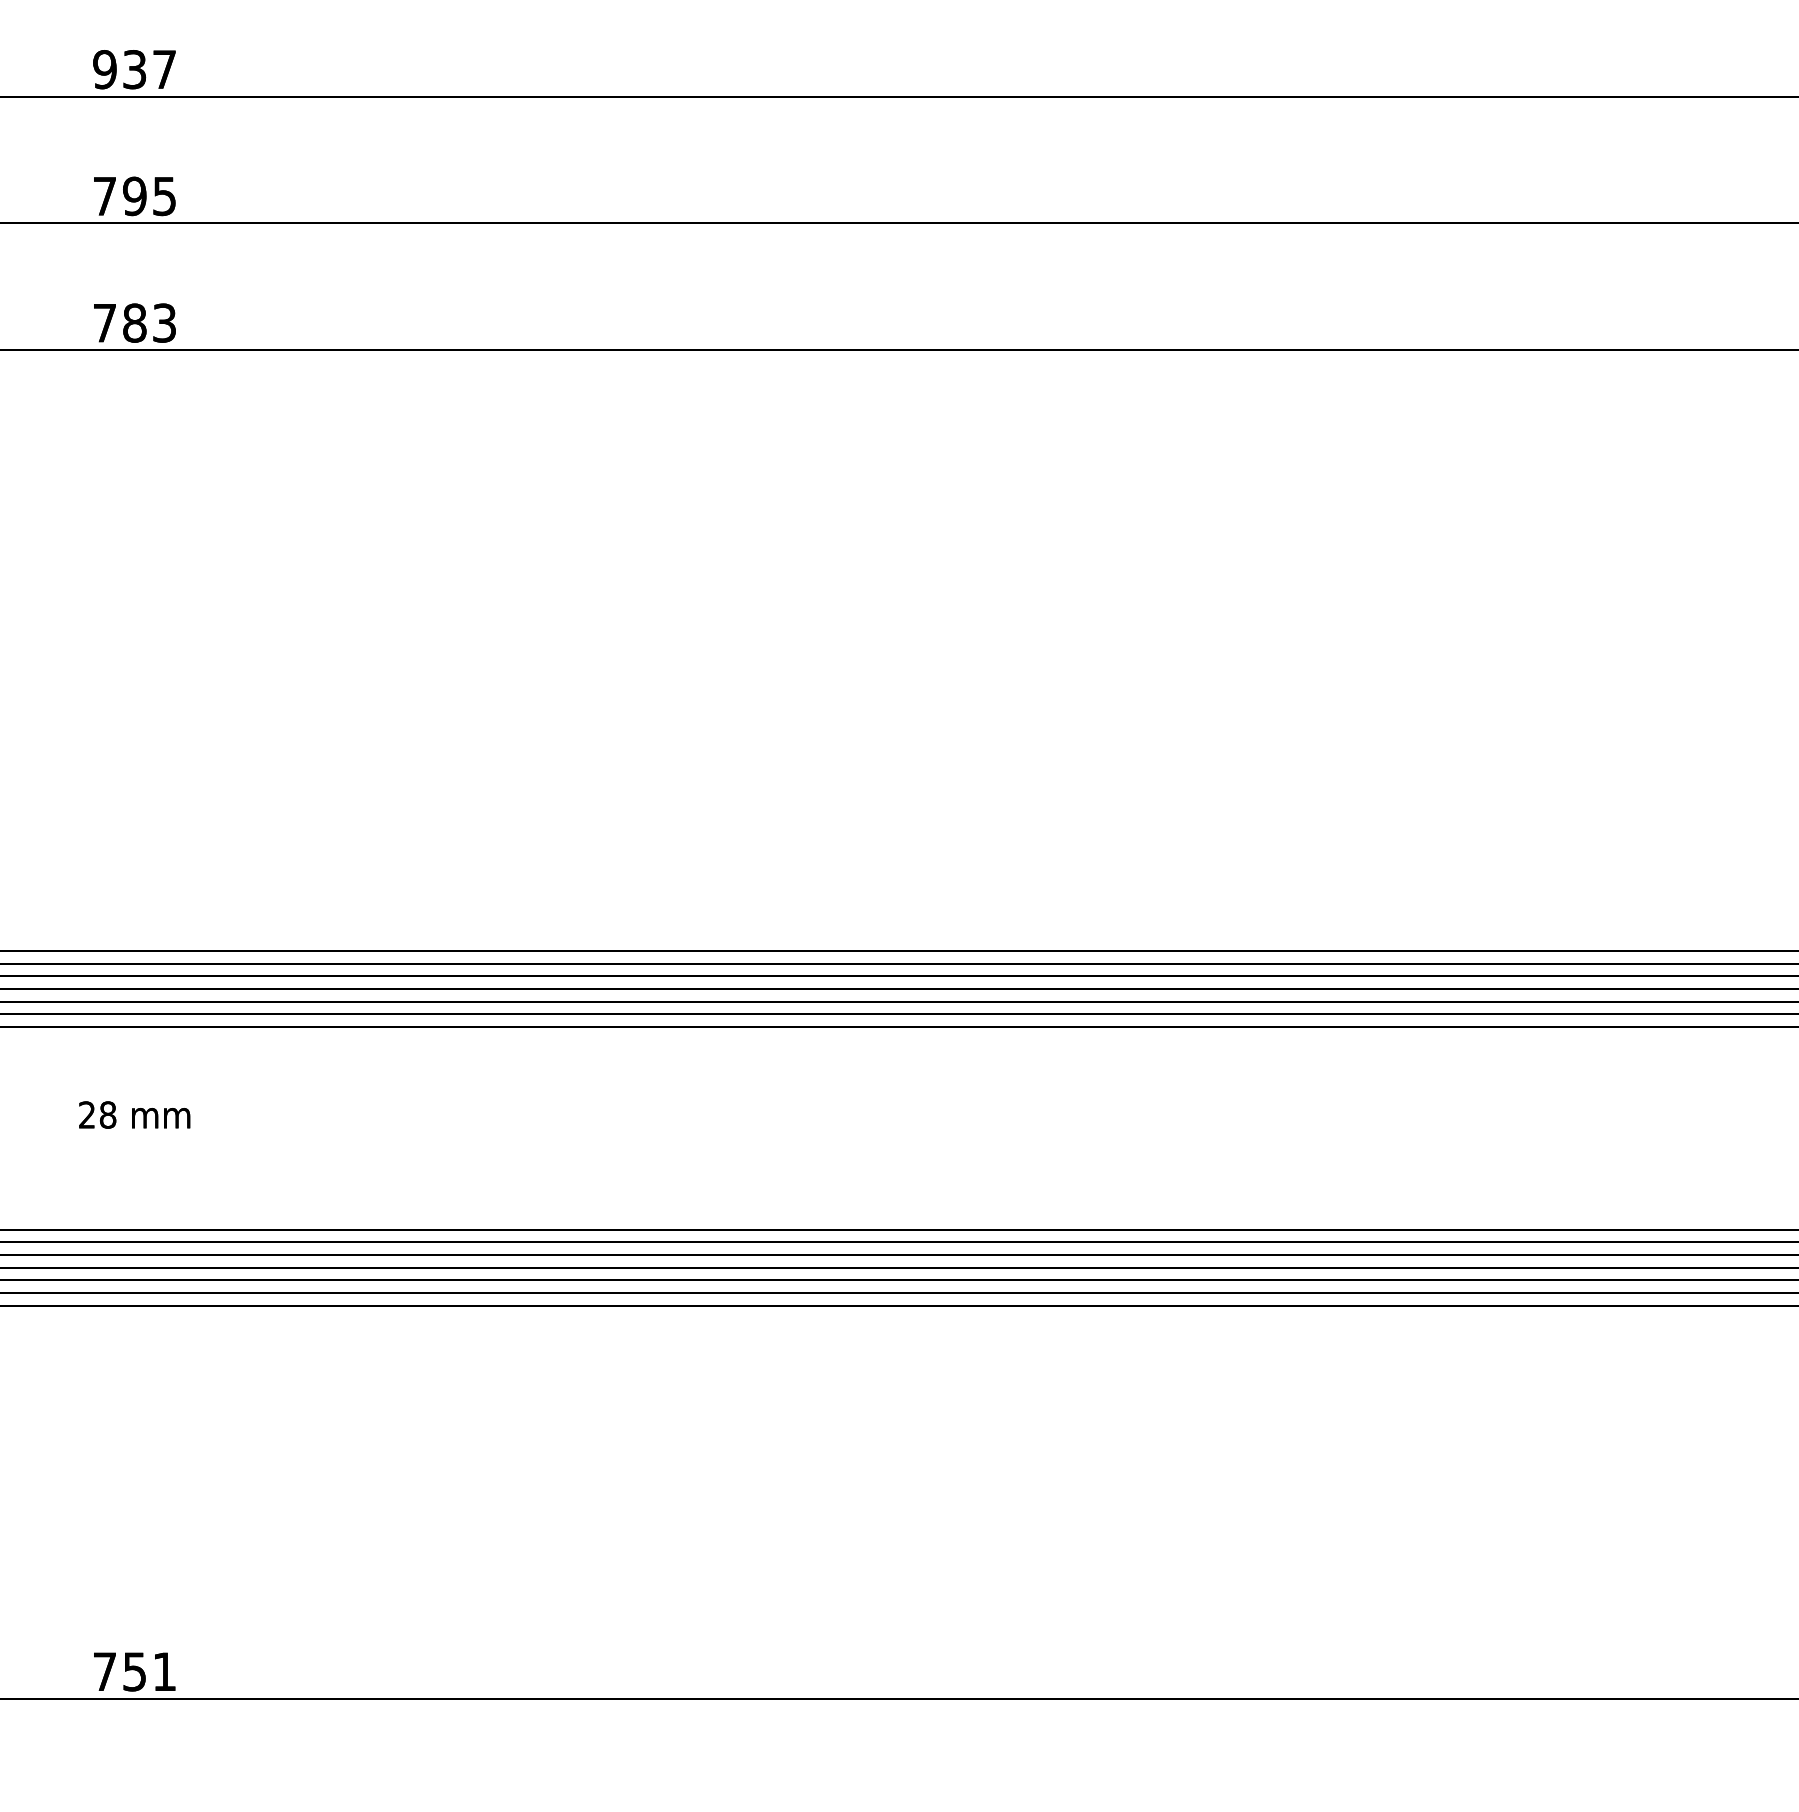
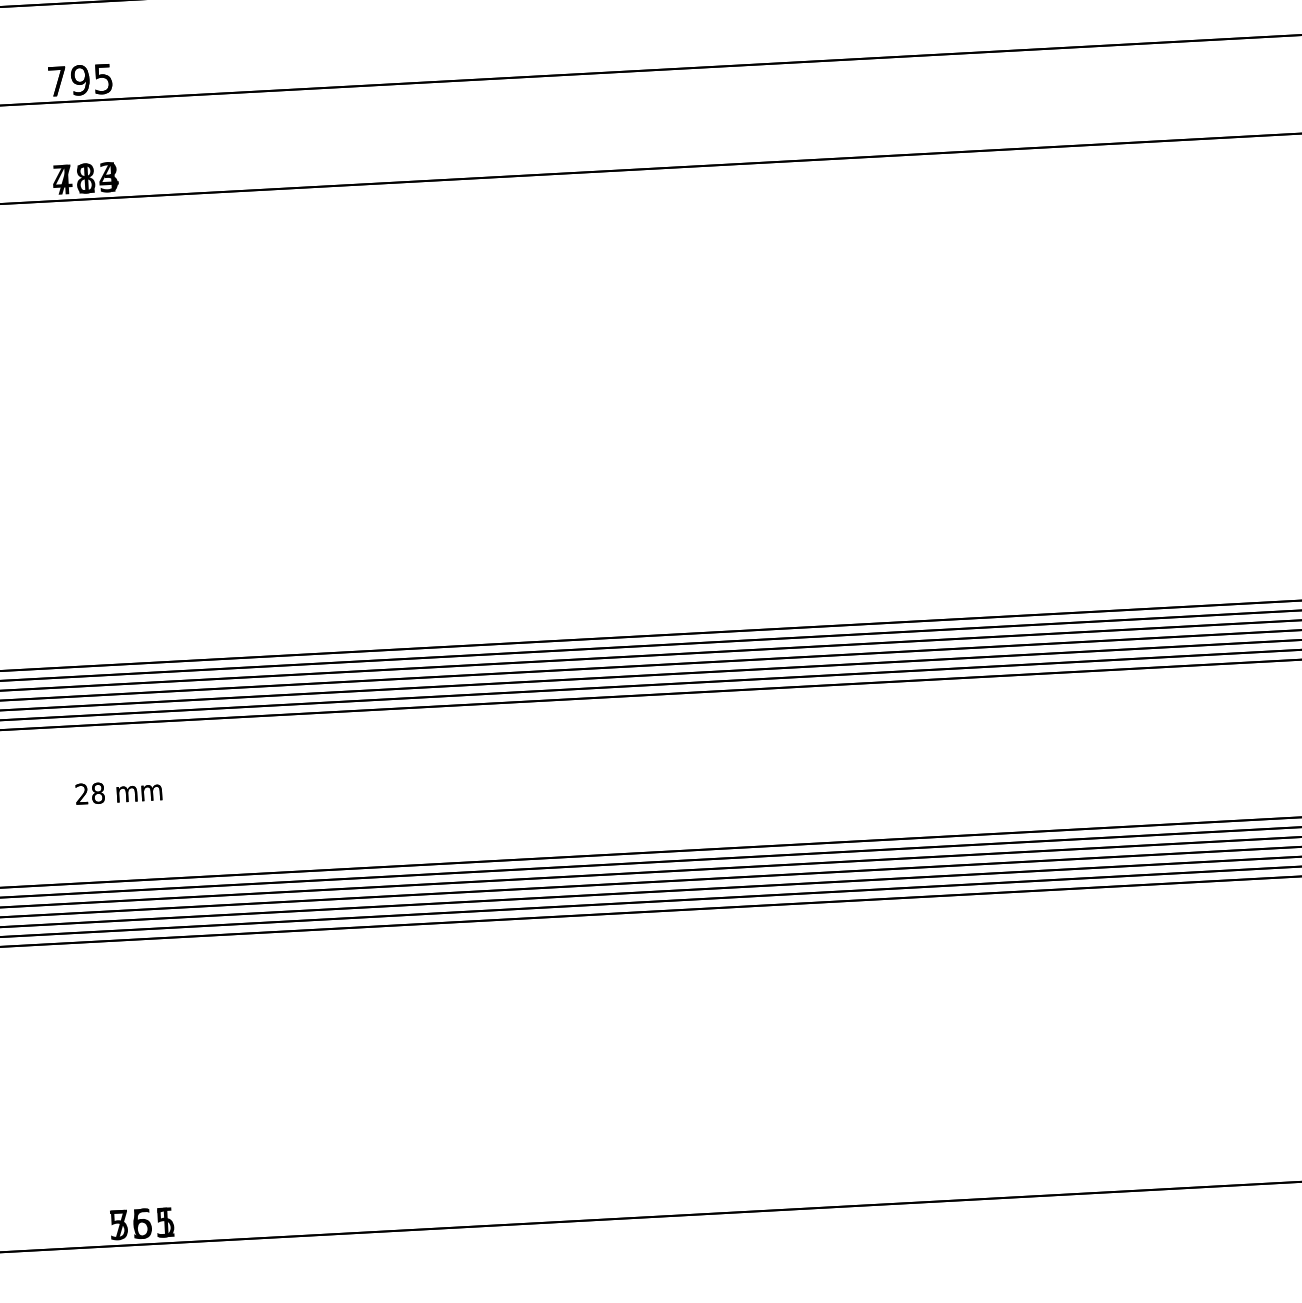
text: (134, 322) -> (85, 178), 783 -> 414
text: (134, 1671) -> (142, 1223), 751 -> 565

